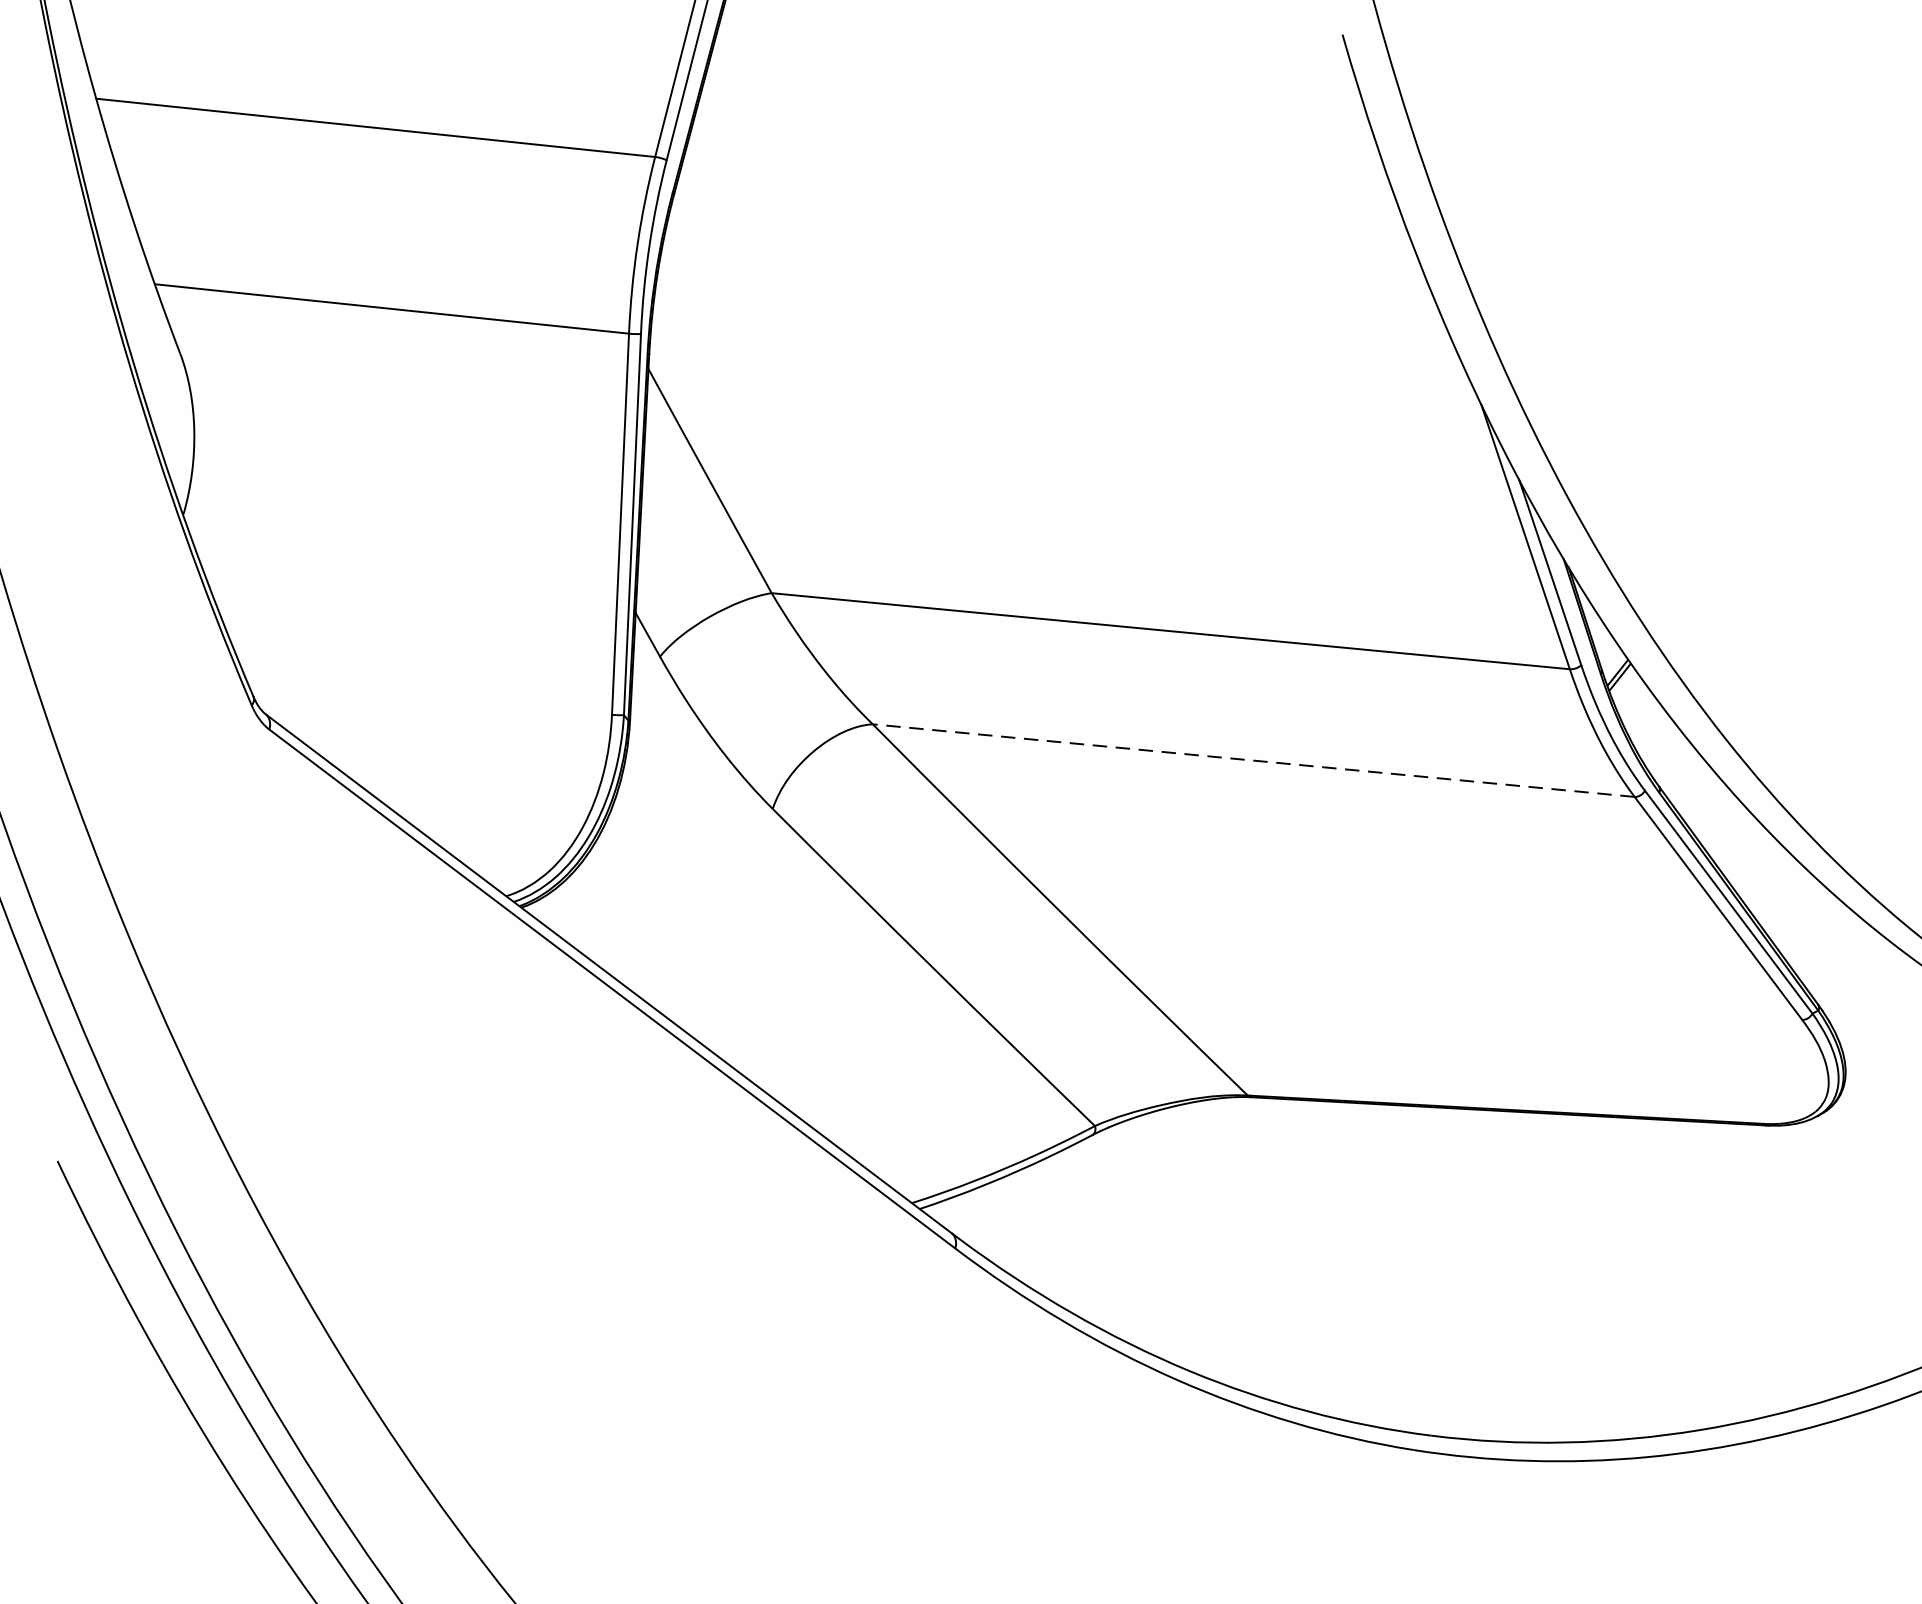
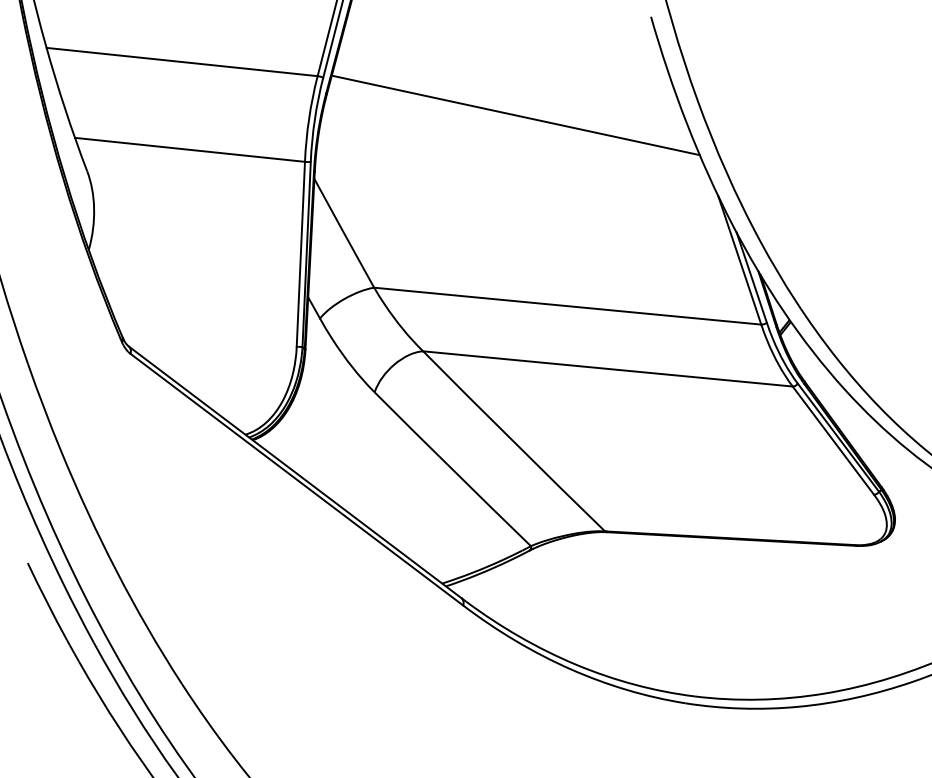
line: (1063, 238) -> (515, 115), added
line: (1252, 759) -> (607, 368), dashed -> solid

